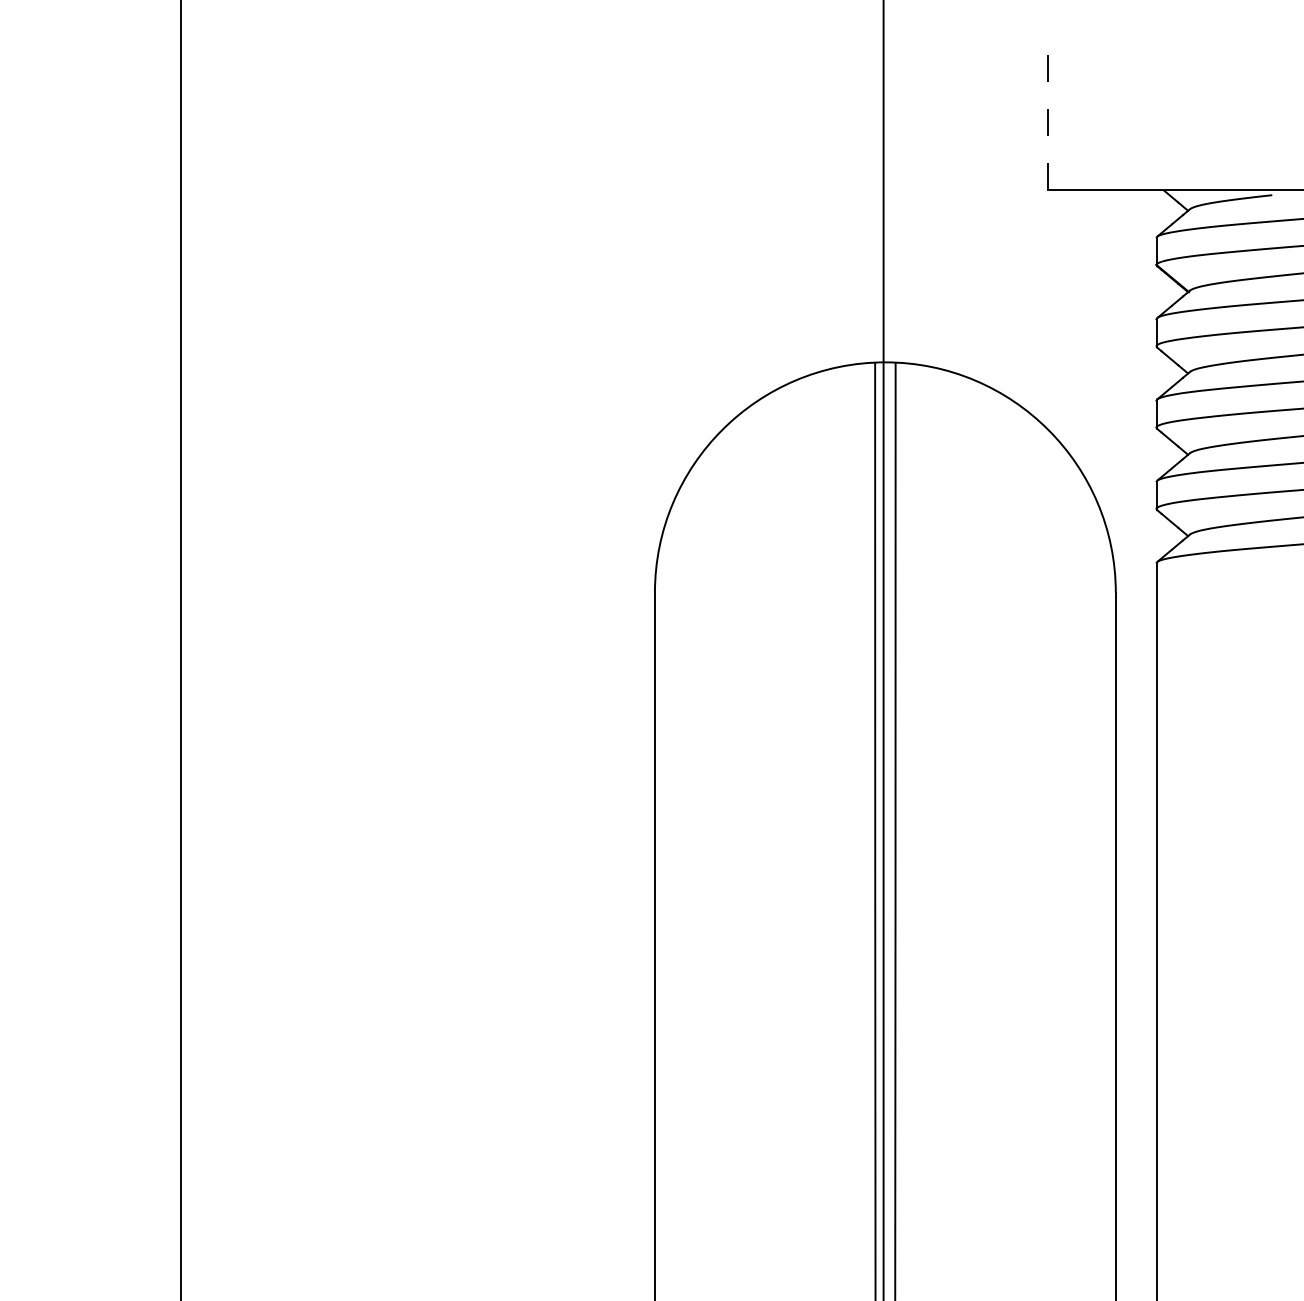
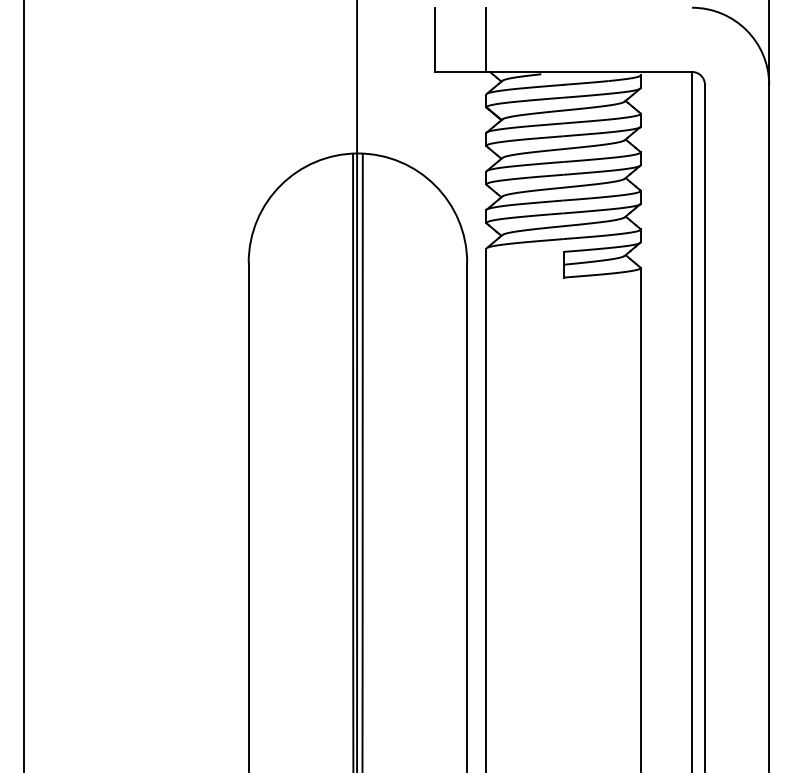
line: (1048, 121) -> (435, 39), dashed -> solid
line: (1156, 121) -> (486, 39), added

